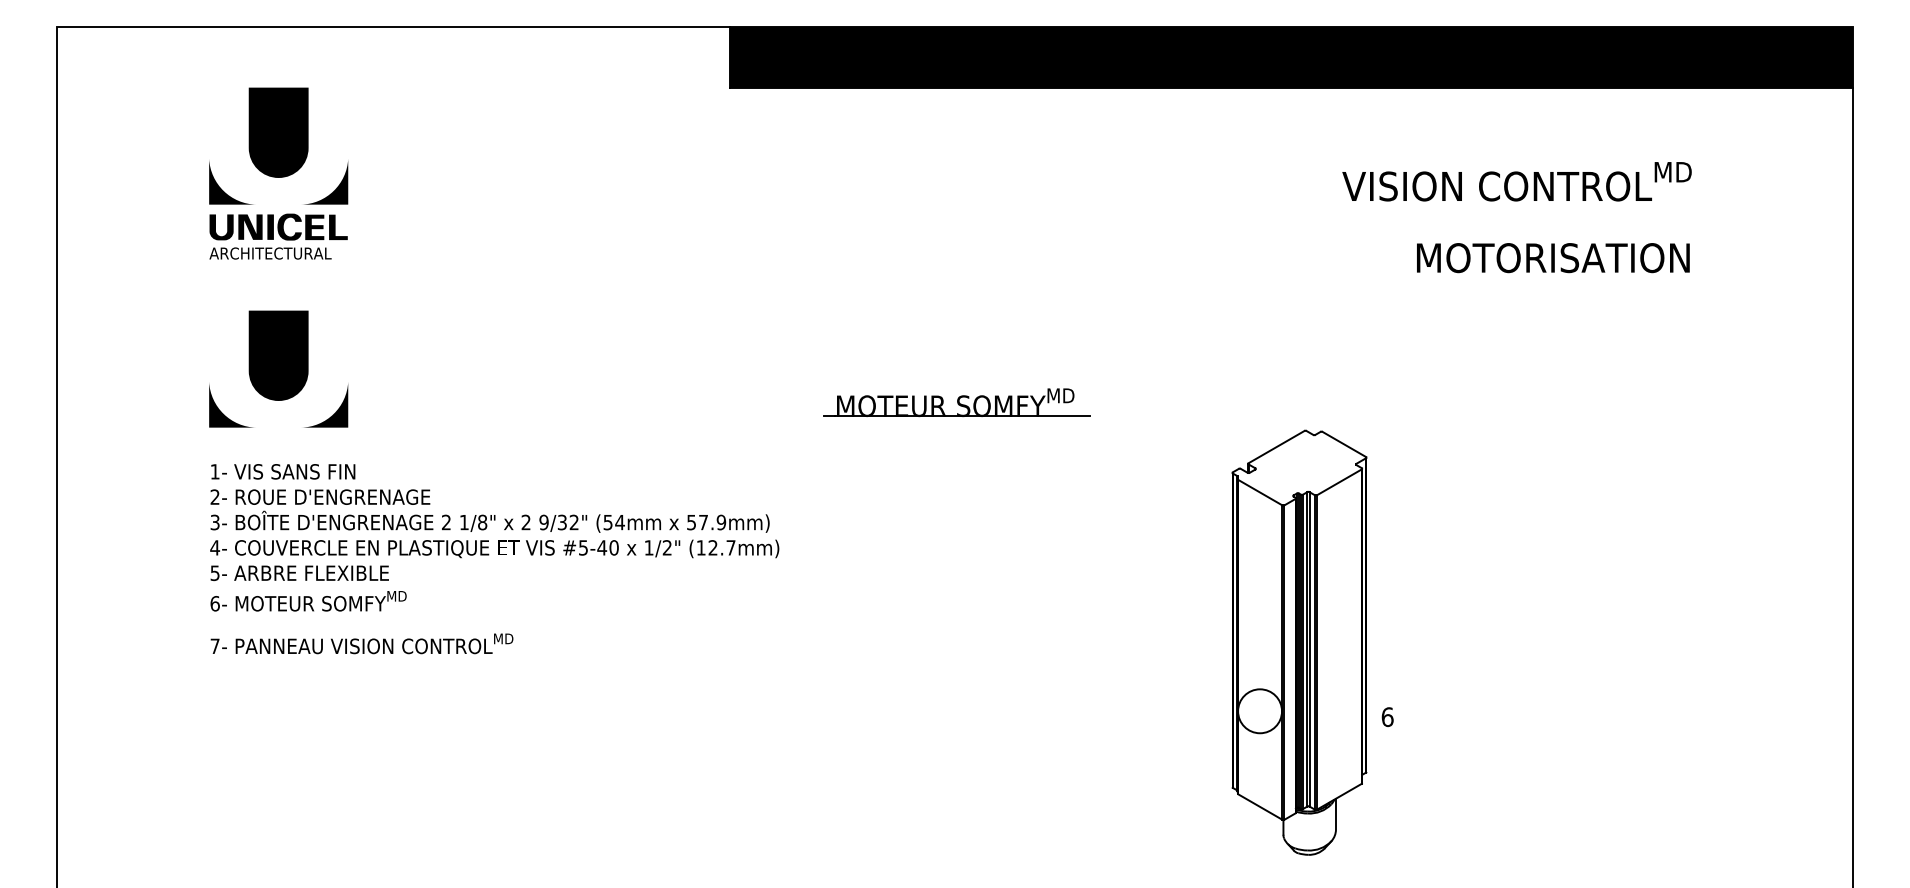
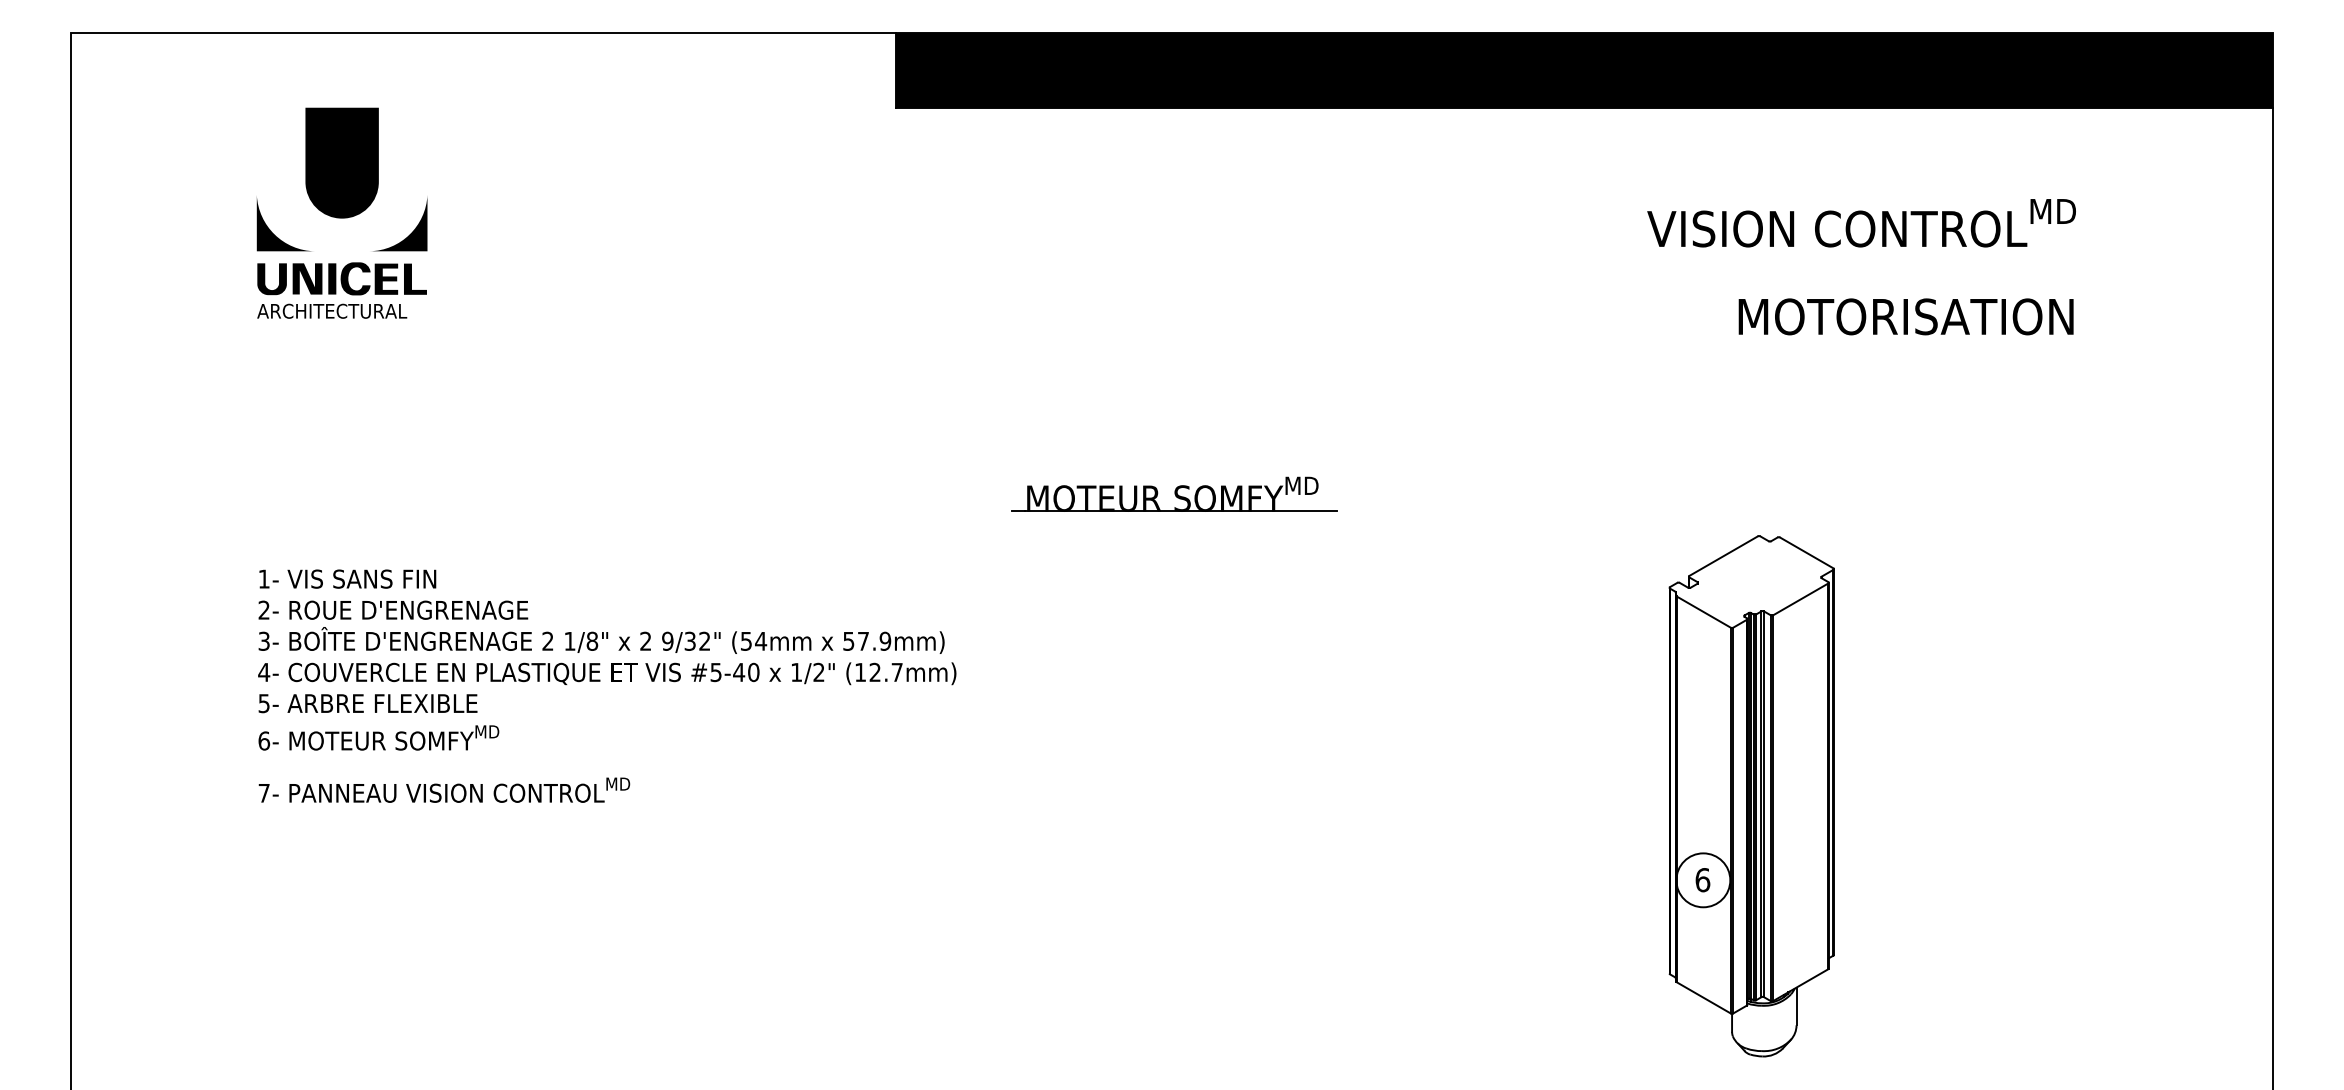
part: (278, 368) -> (341, 452), removed
part: (1299, 642) -> (1751, 795), moved

